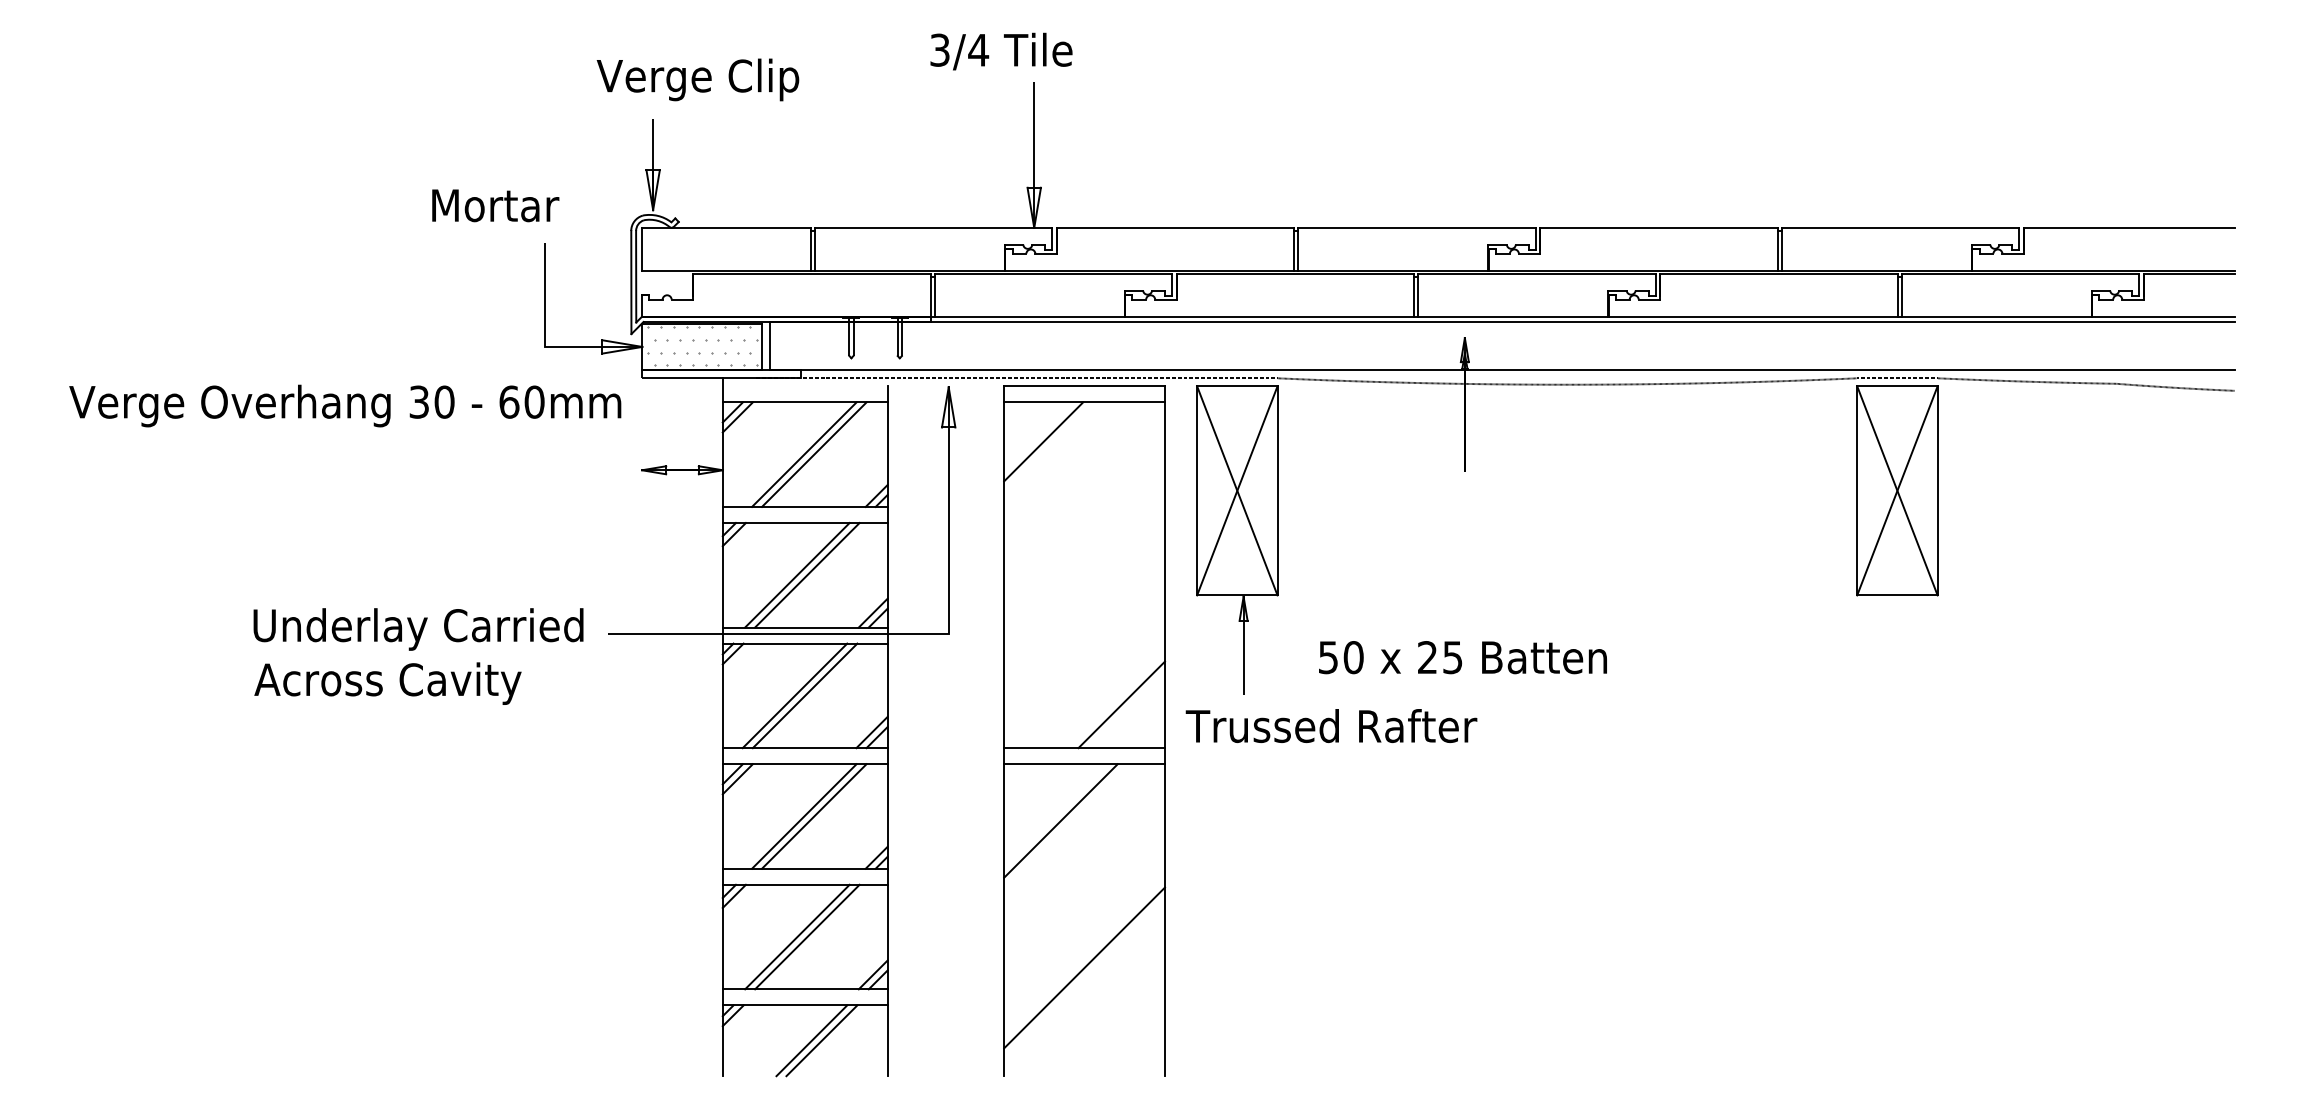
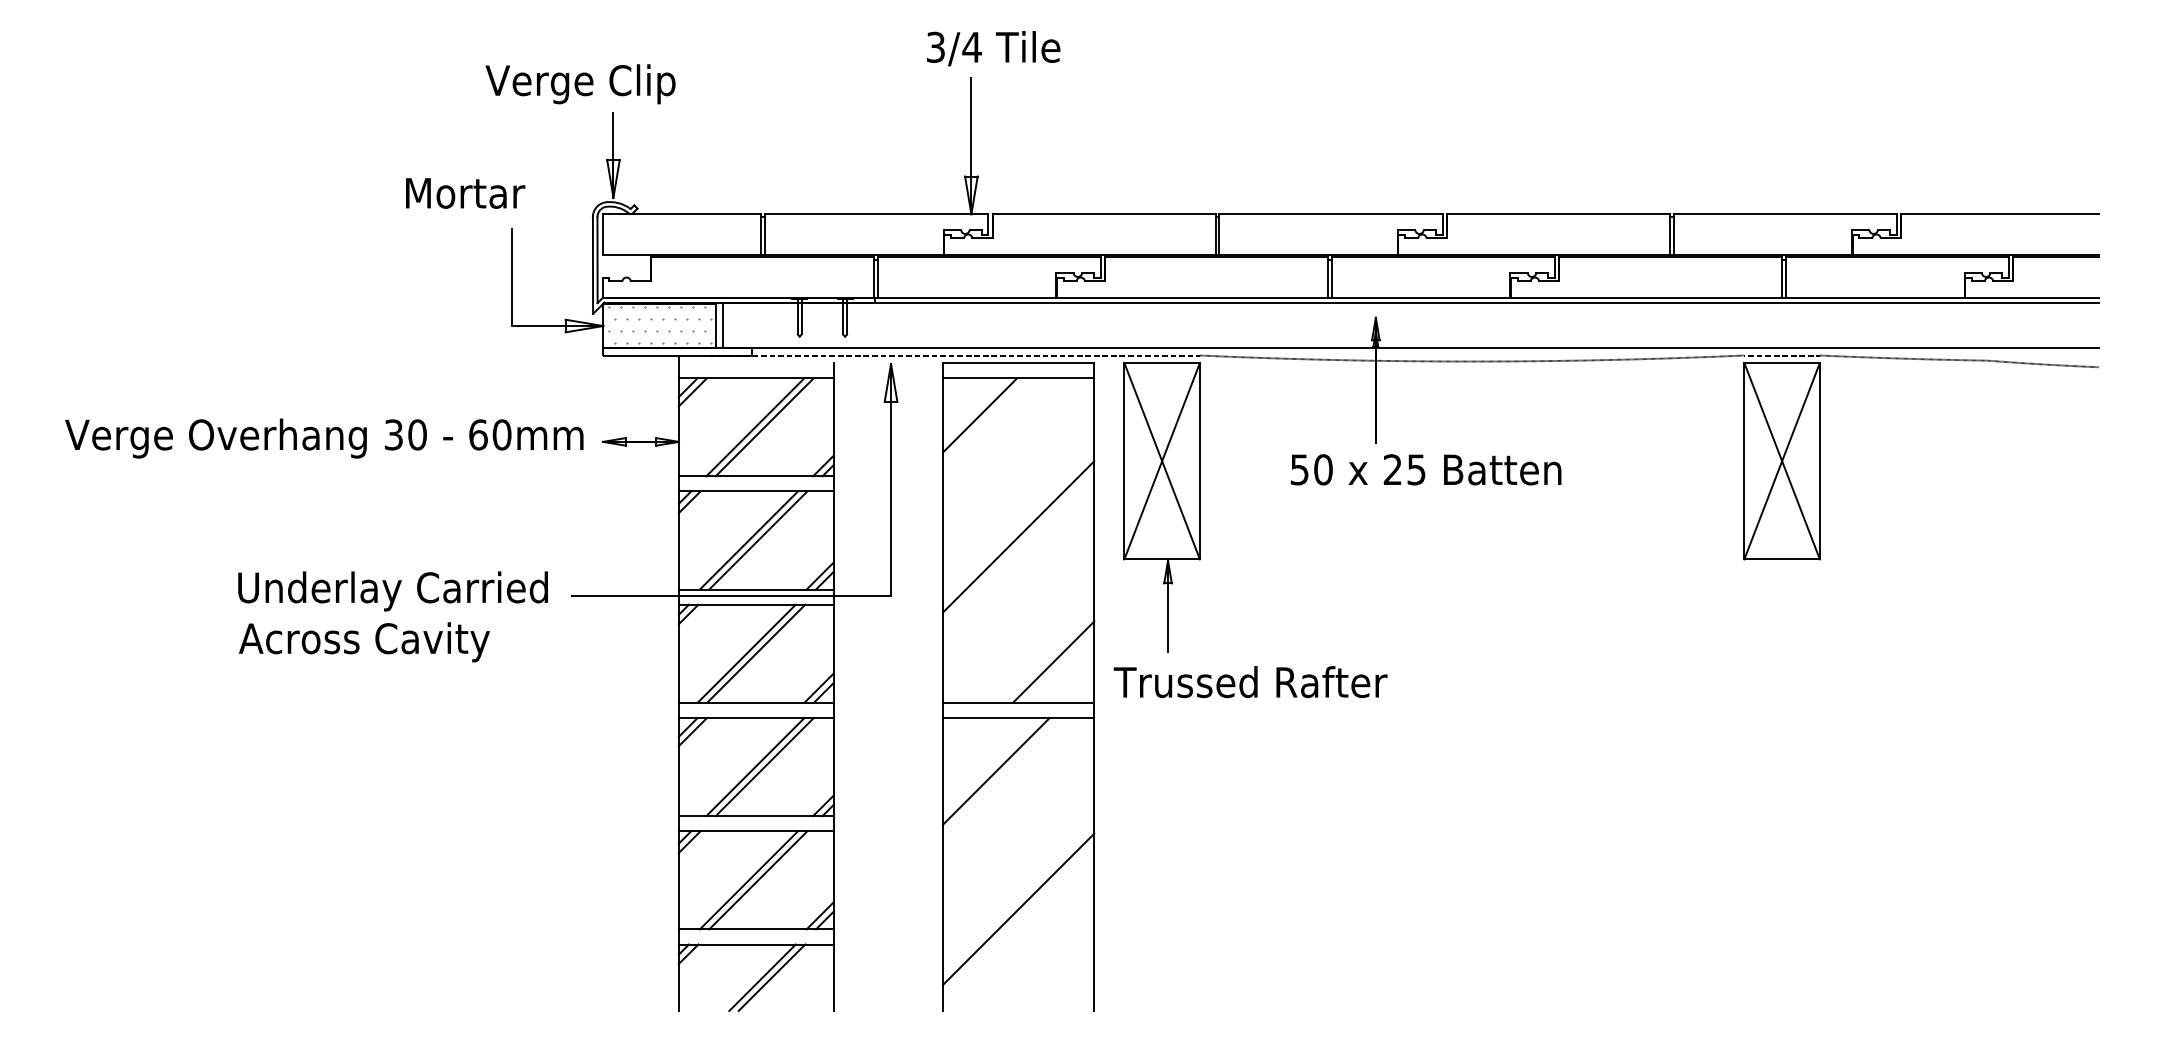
text: (1001, 51) -> (993, 48), moved
text: (697, 80) -> (580, 84), moved
text: (345, 405) -> (324, 438), moved
line: (1084, 571) -> (1018, 536), added
text: (1462, 657) -> (1425, 469), moved

